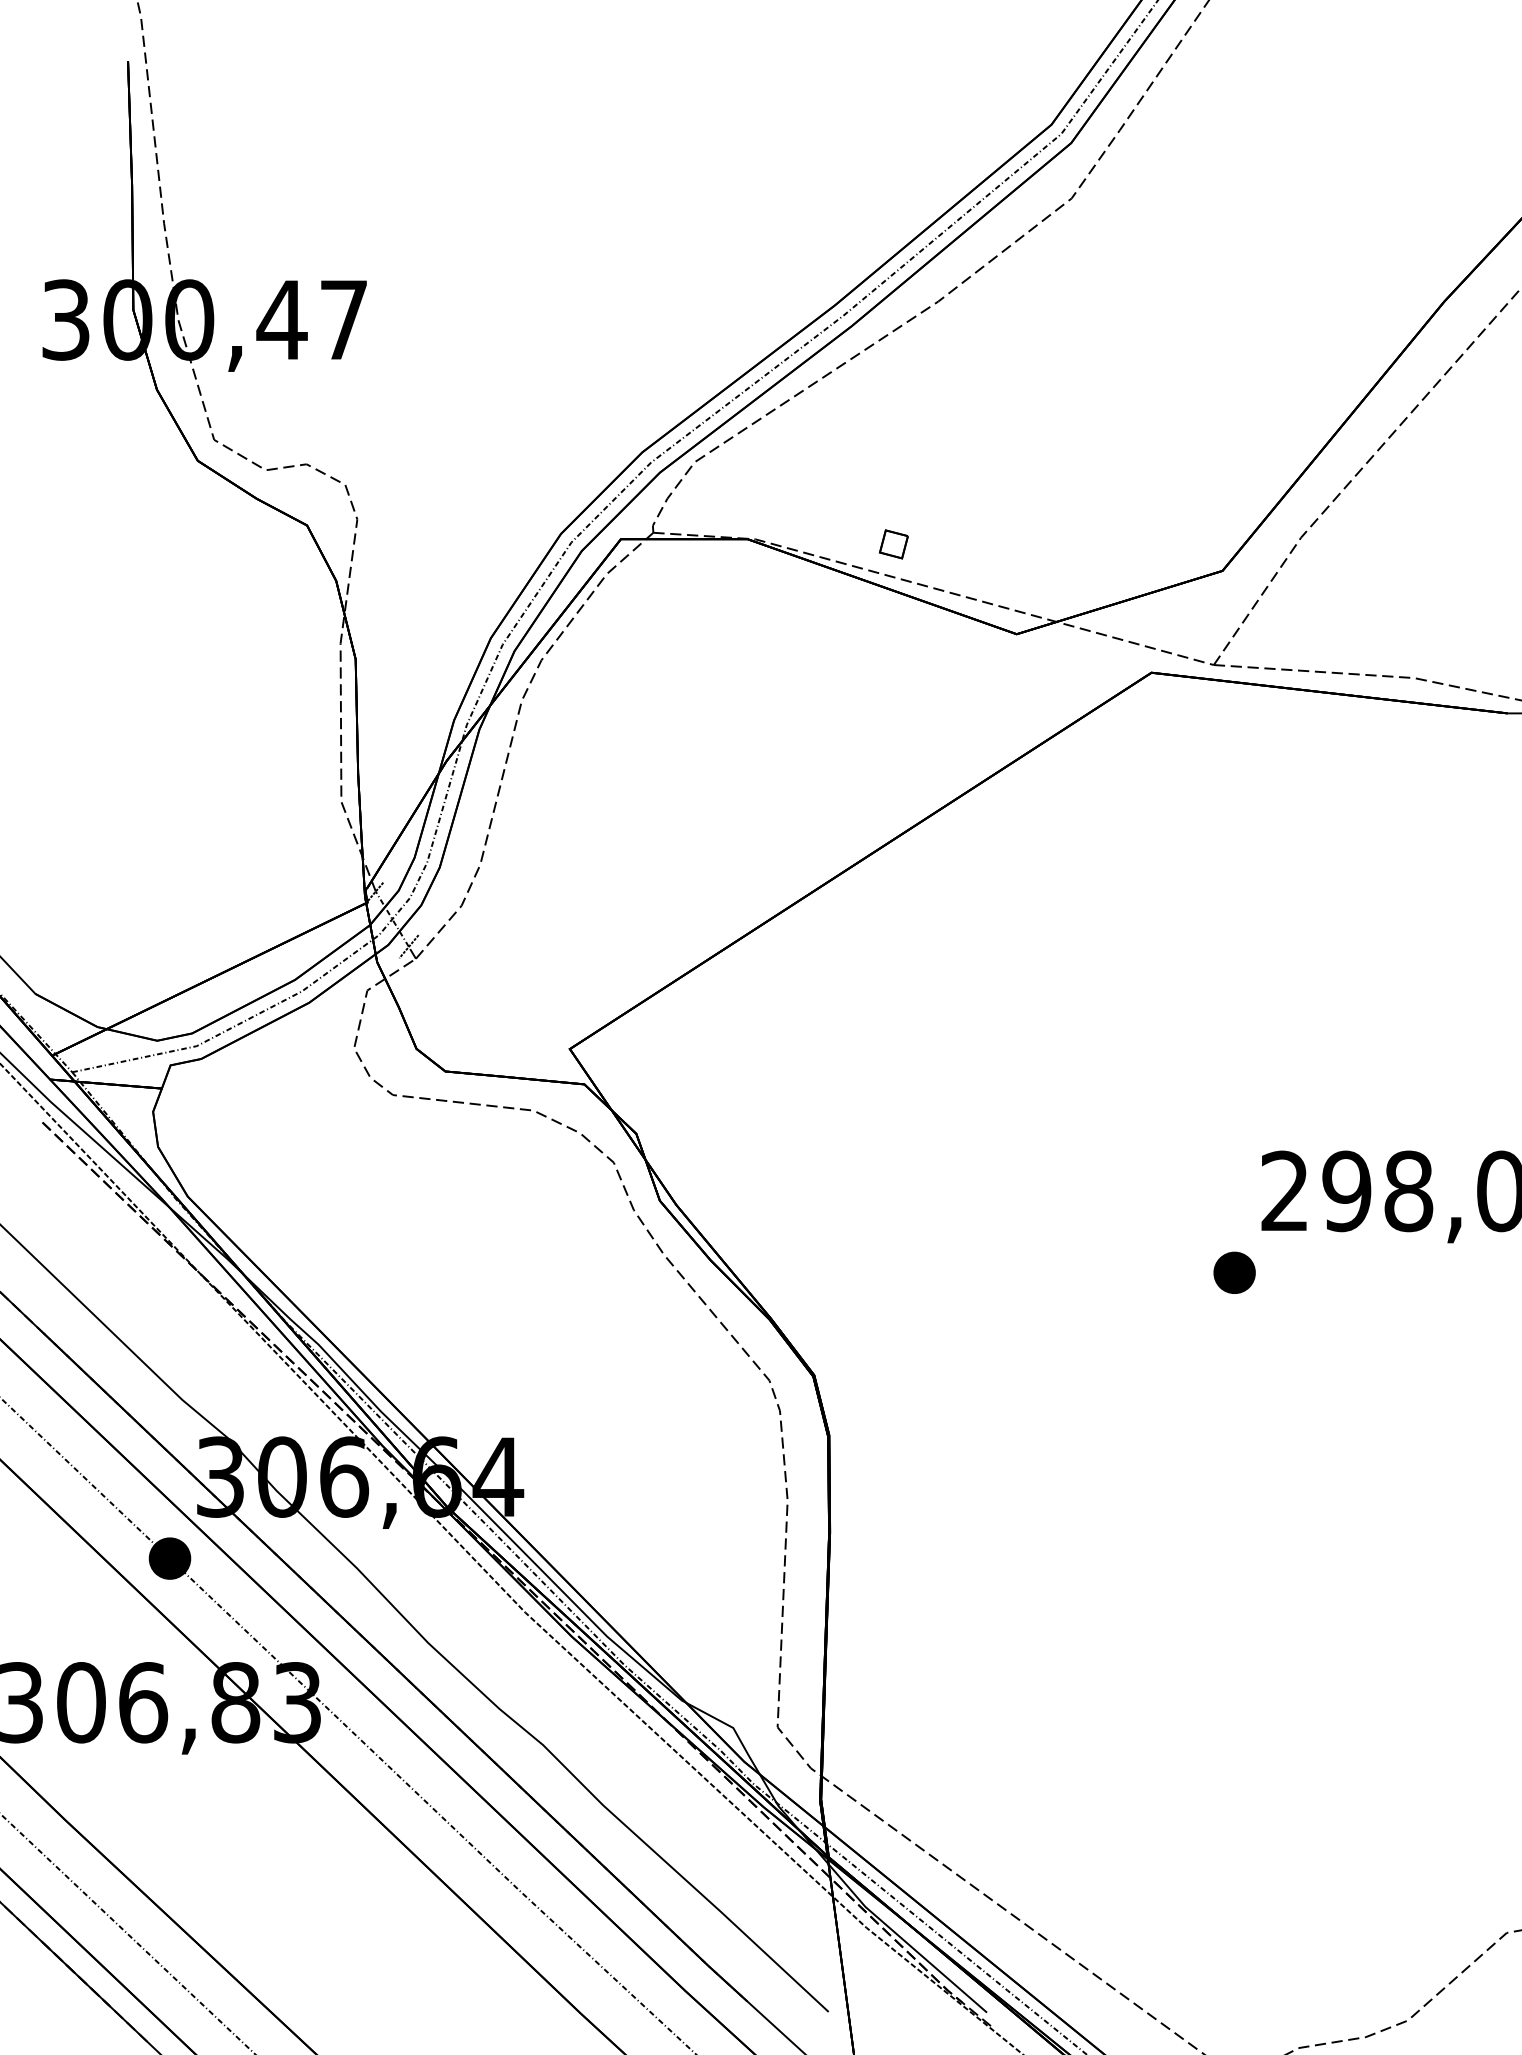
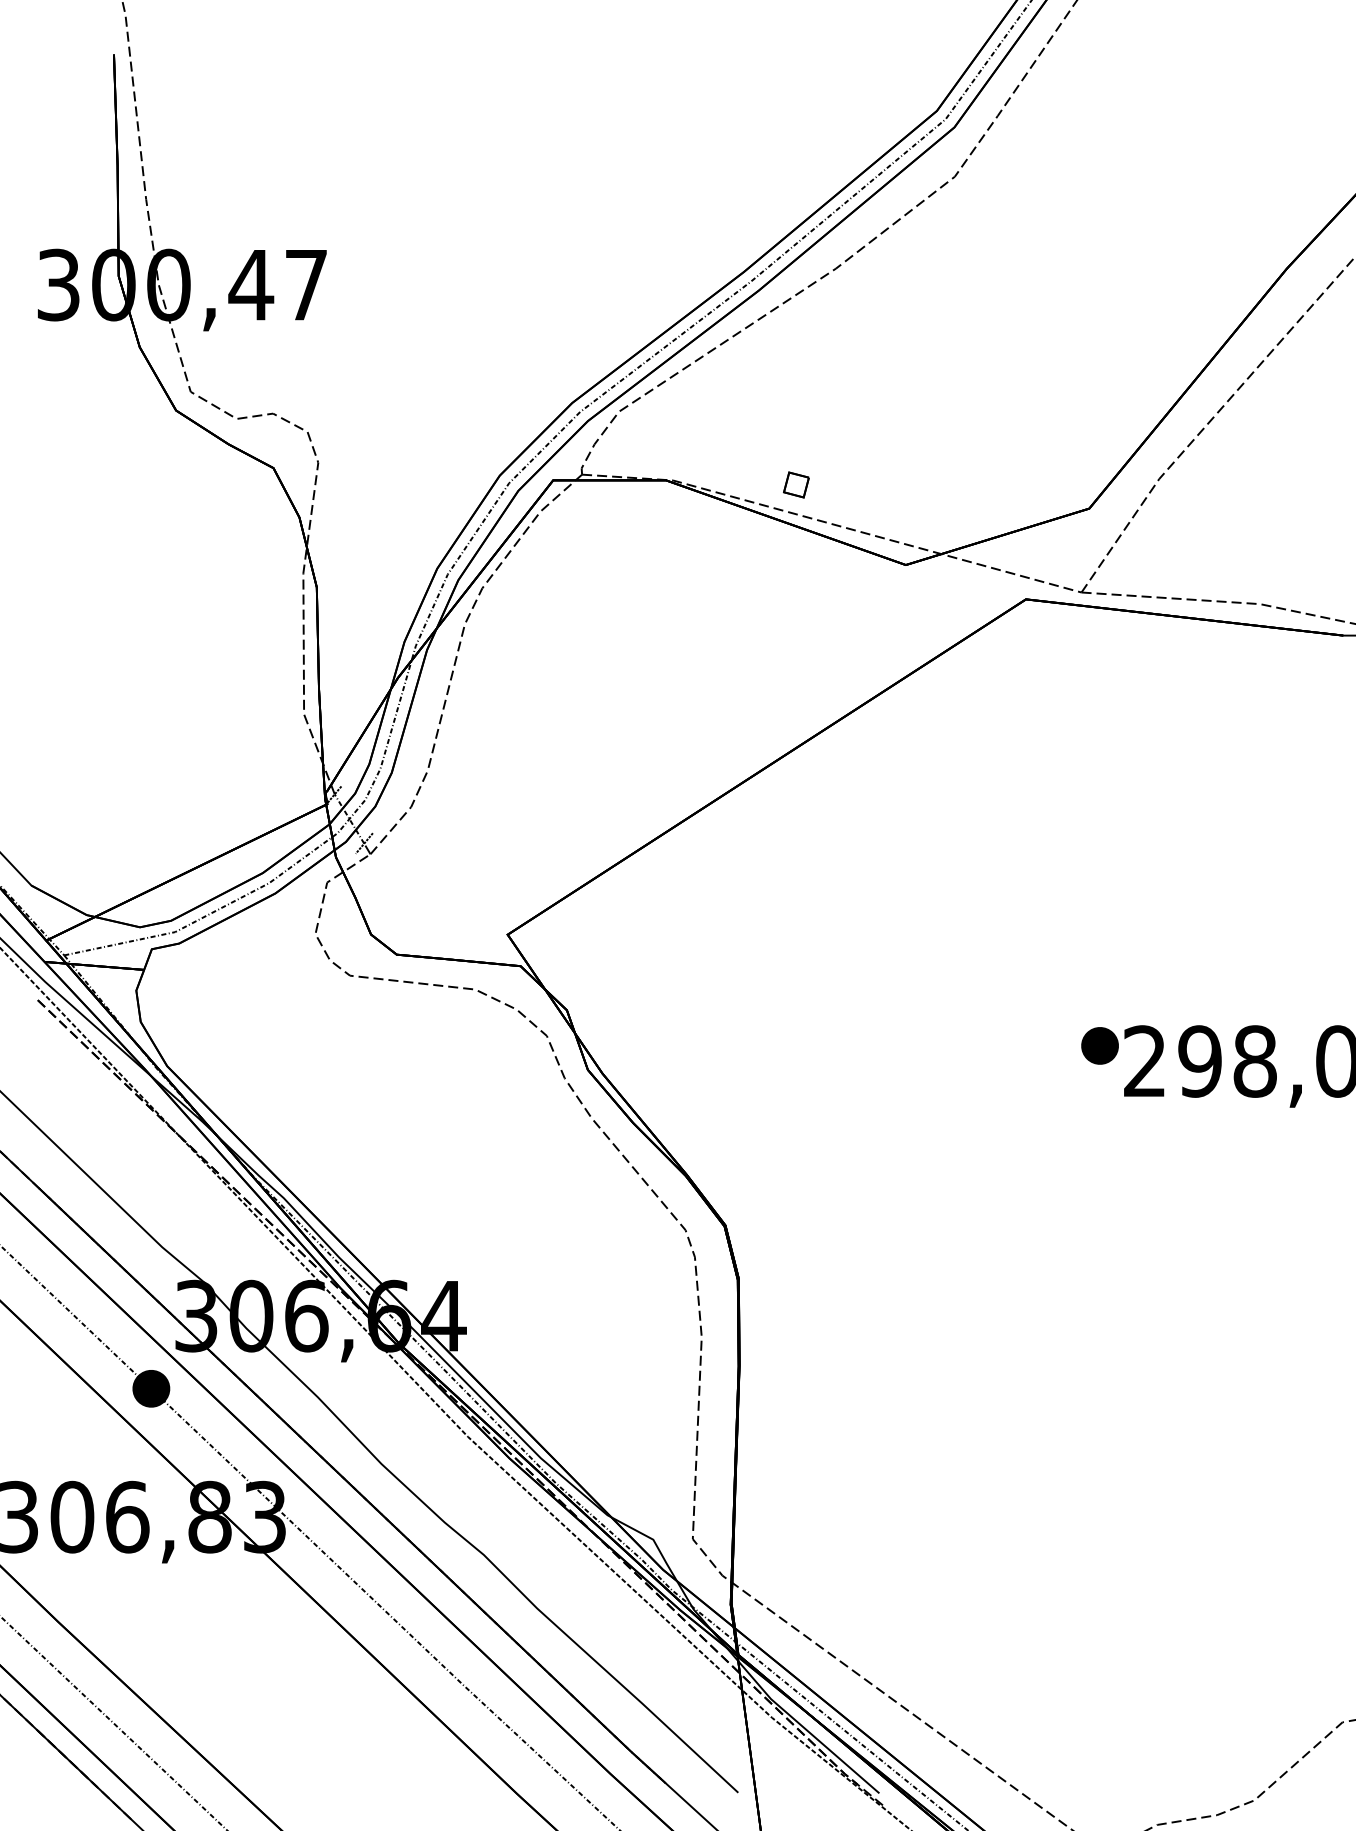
part: (1234, 1272) -> (1099, 1045), moved

